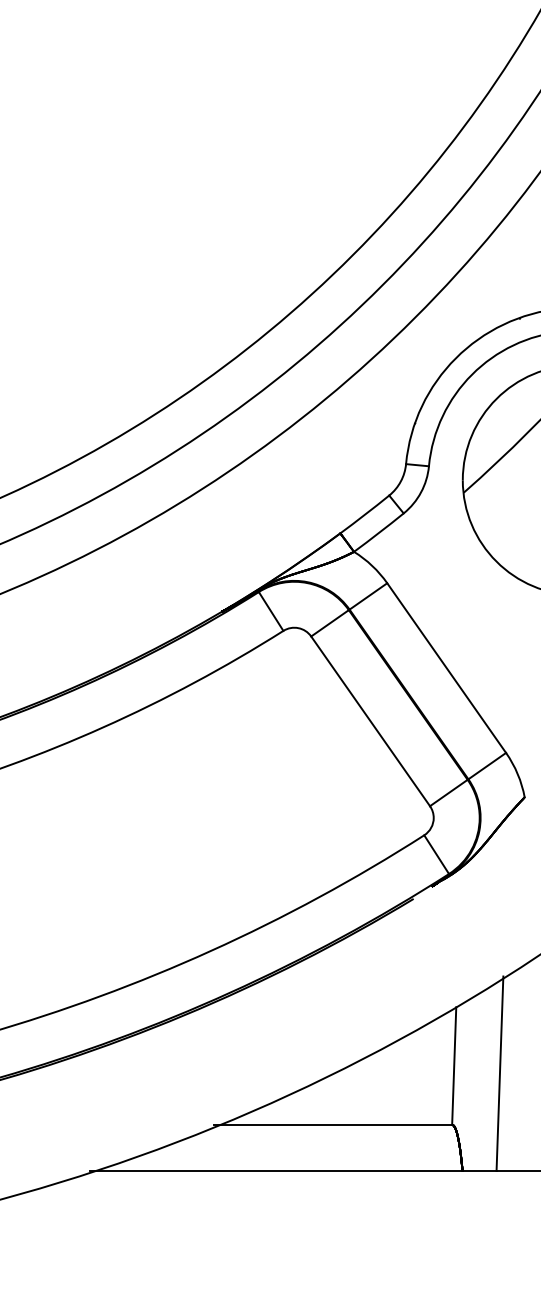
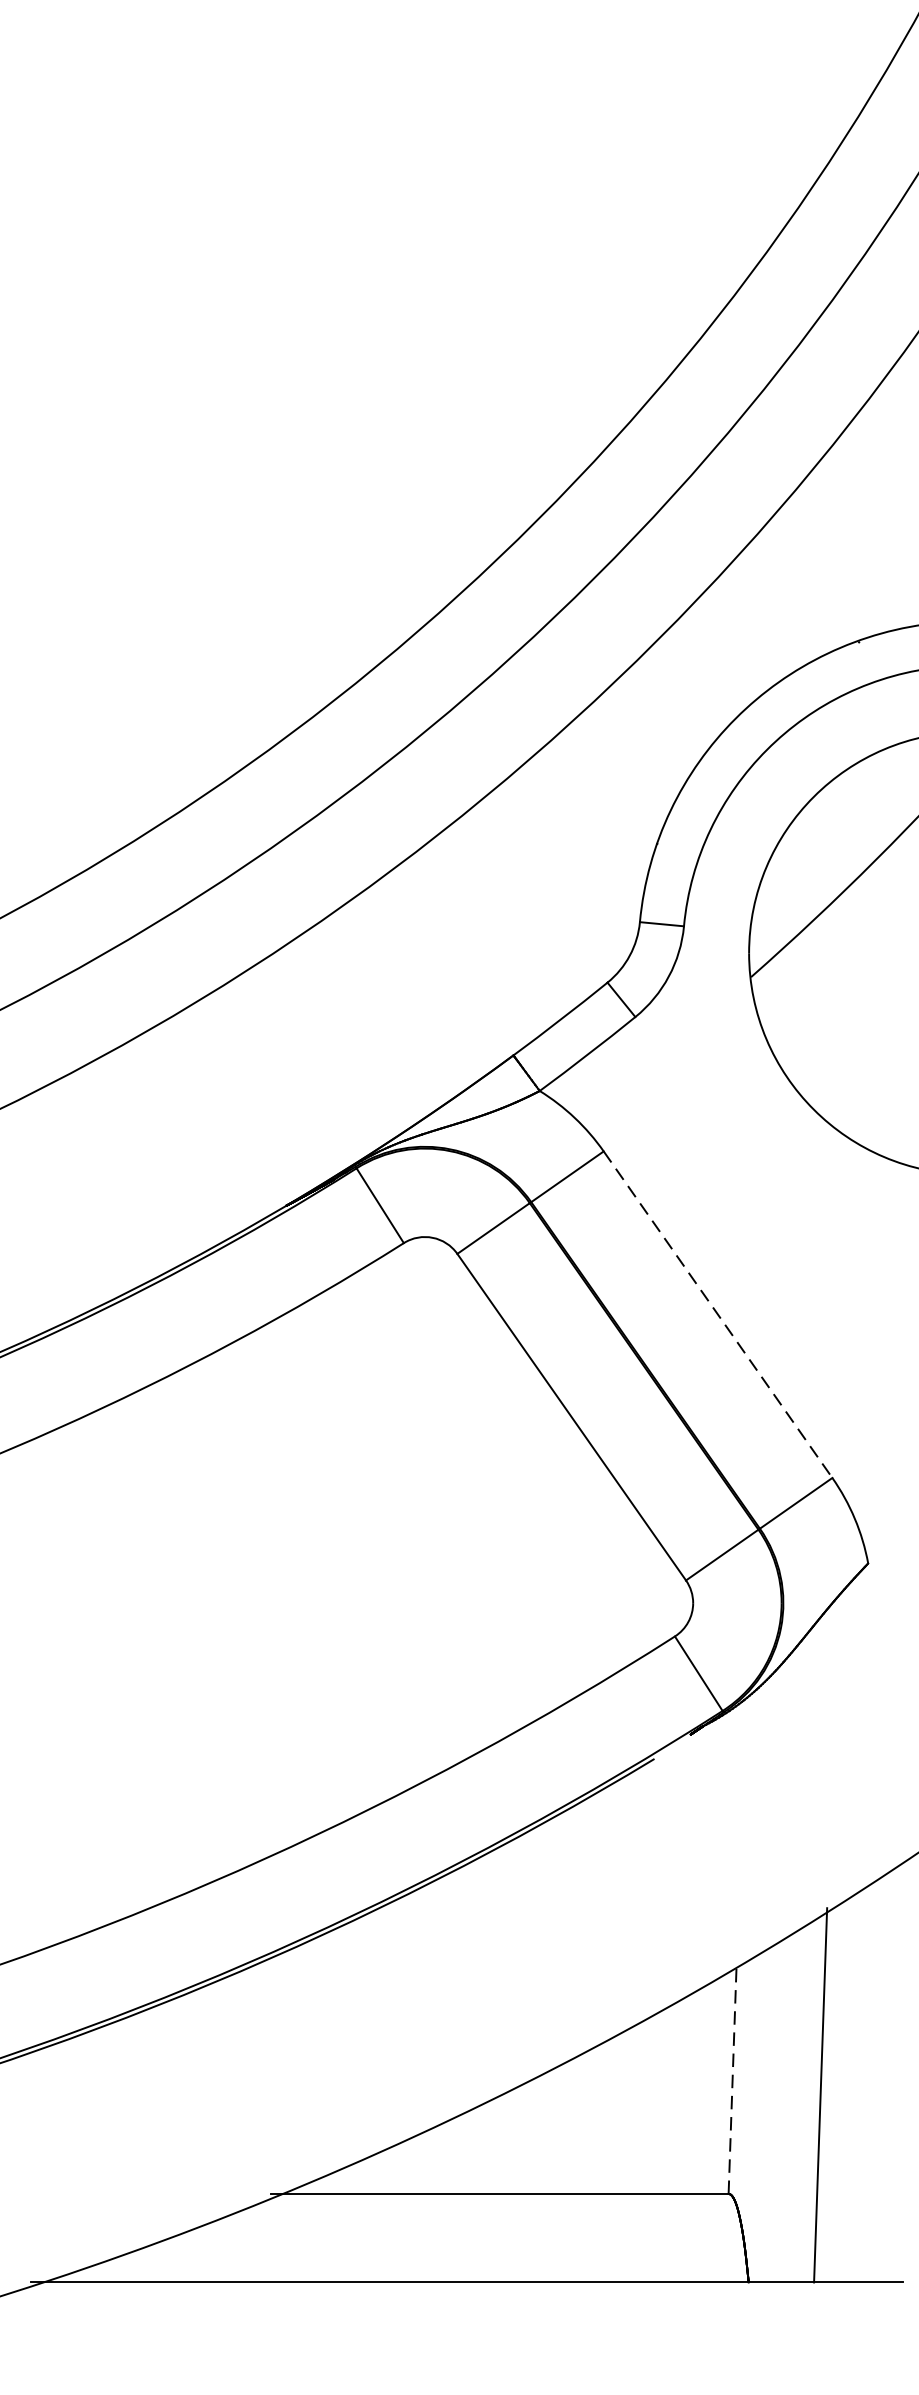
line: (446, 668) -> (717, 1315), solid -> dashed
line: (454, 1066) -> (733, 2081), solid -> dashed

